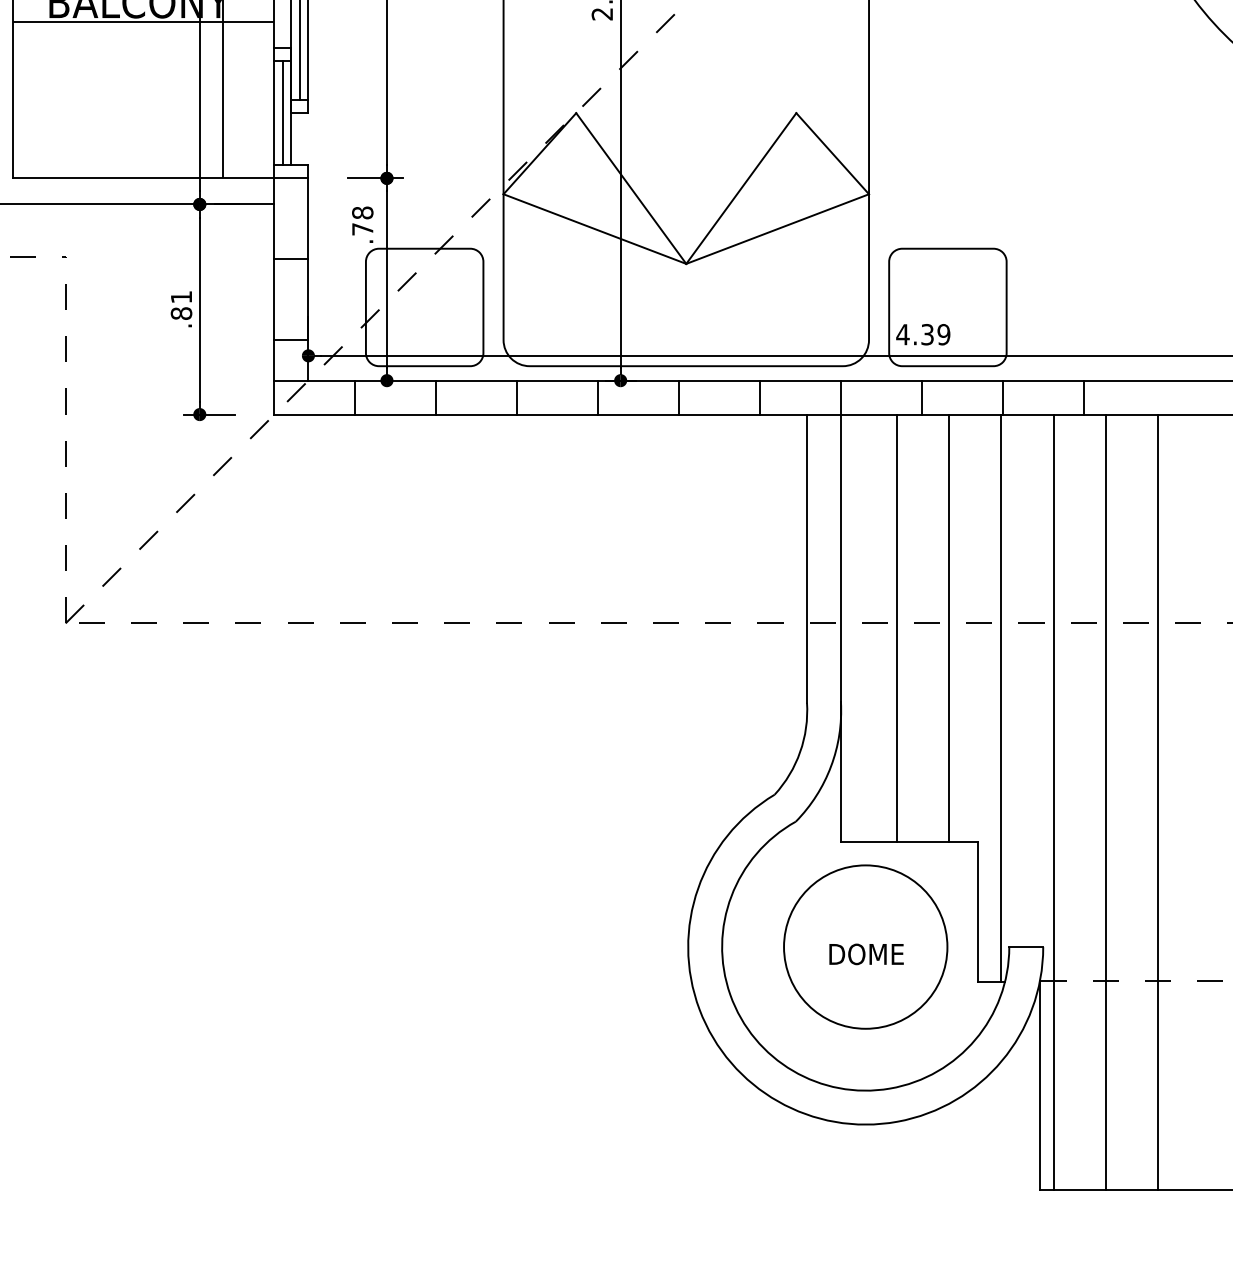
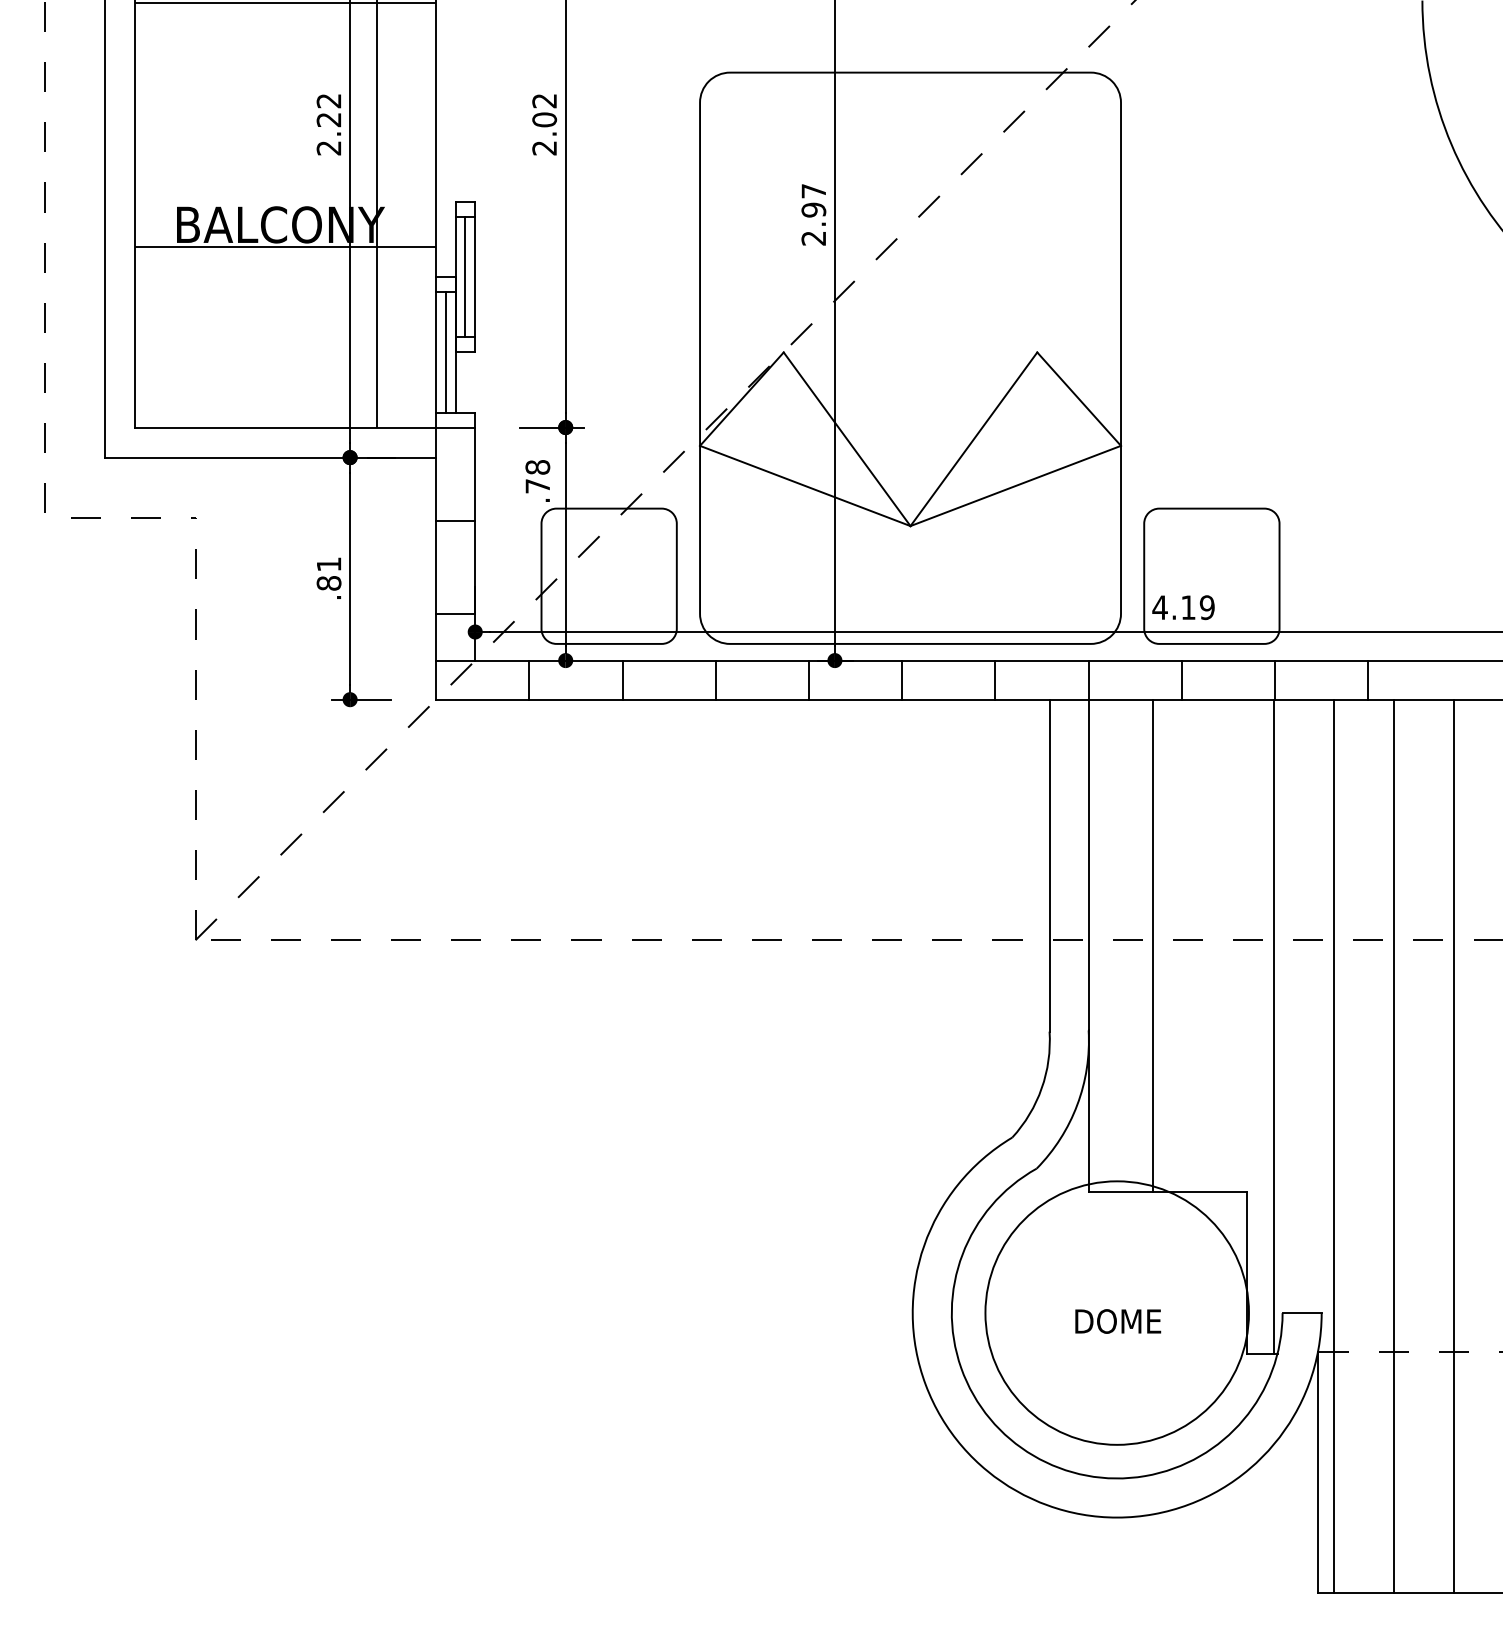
text: (927, 334) -> (1188, 607), 4.39 -> 4.19
line: (949, 627) -> (1213, 945), removed
circle: (865, 946) -> (1117, 1312), size x1.4

